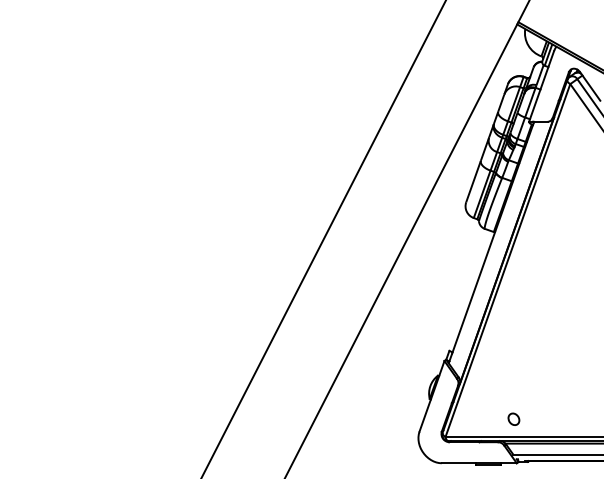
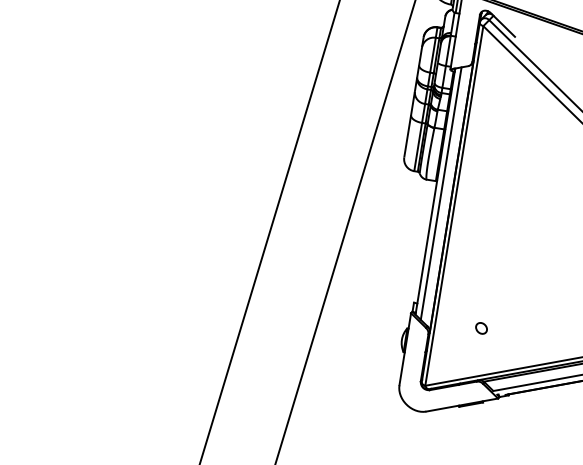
line: (496, 245) -> (440, 193), added
part: (513, 418) -> (480, 327), moved

